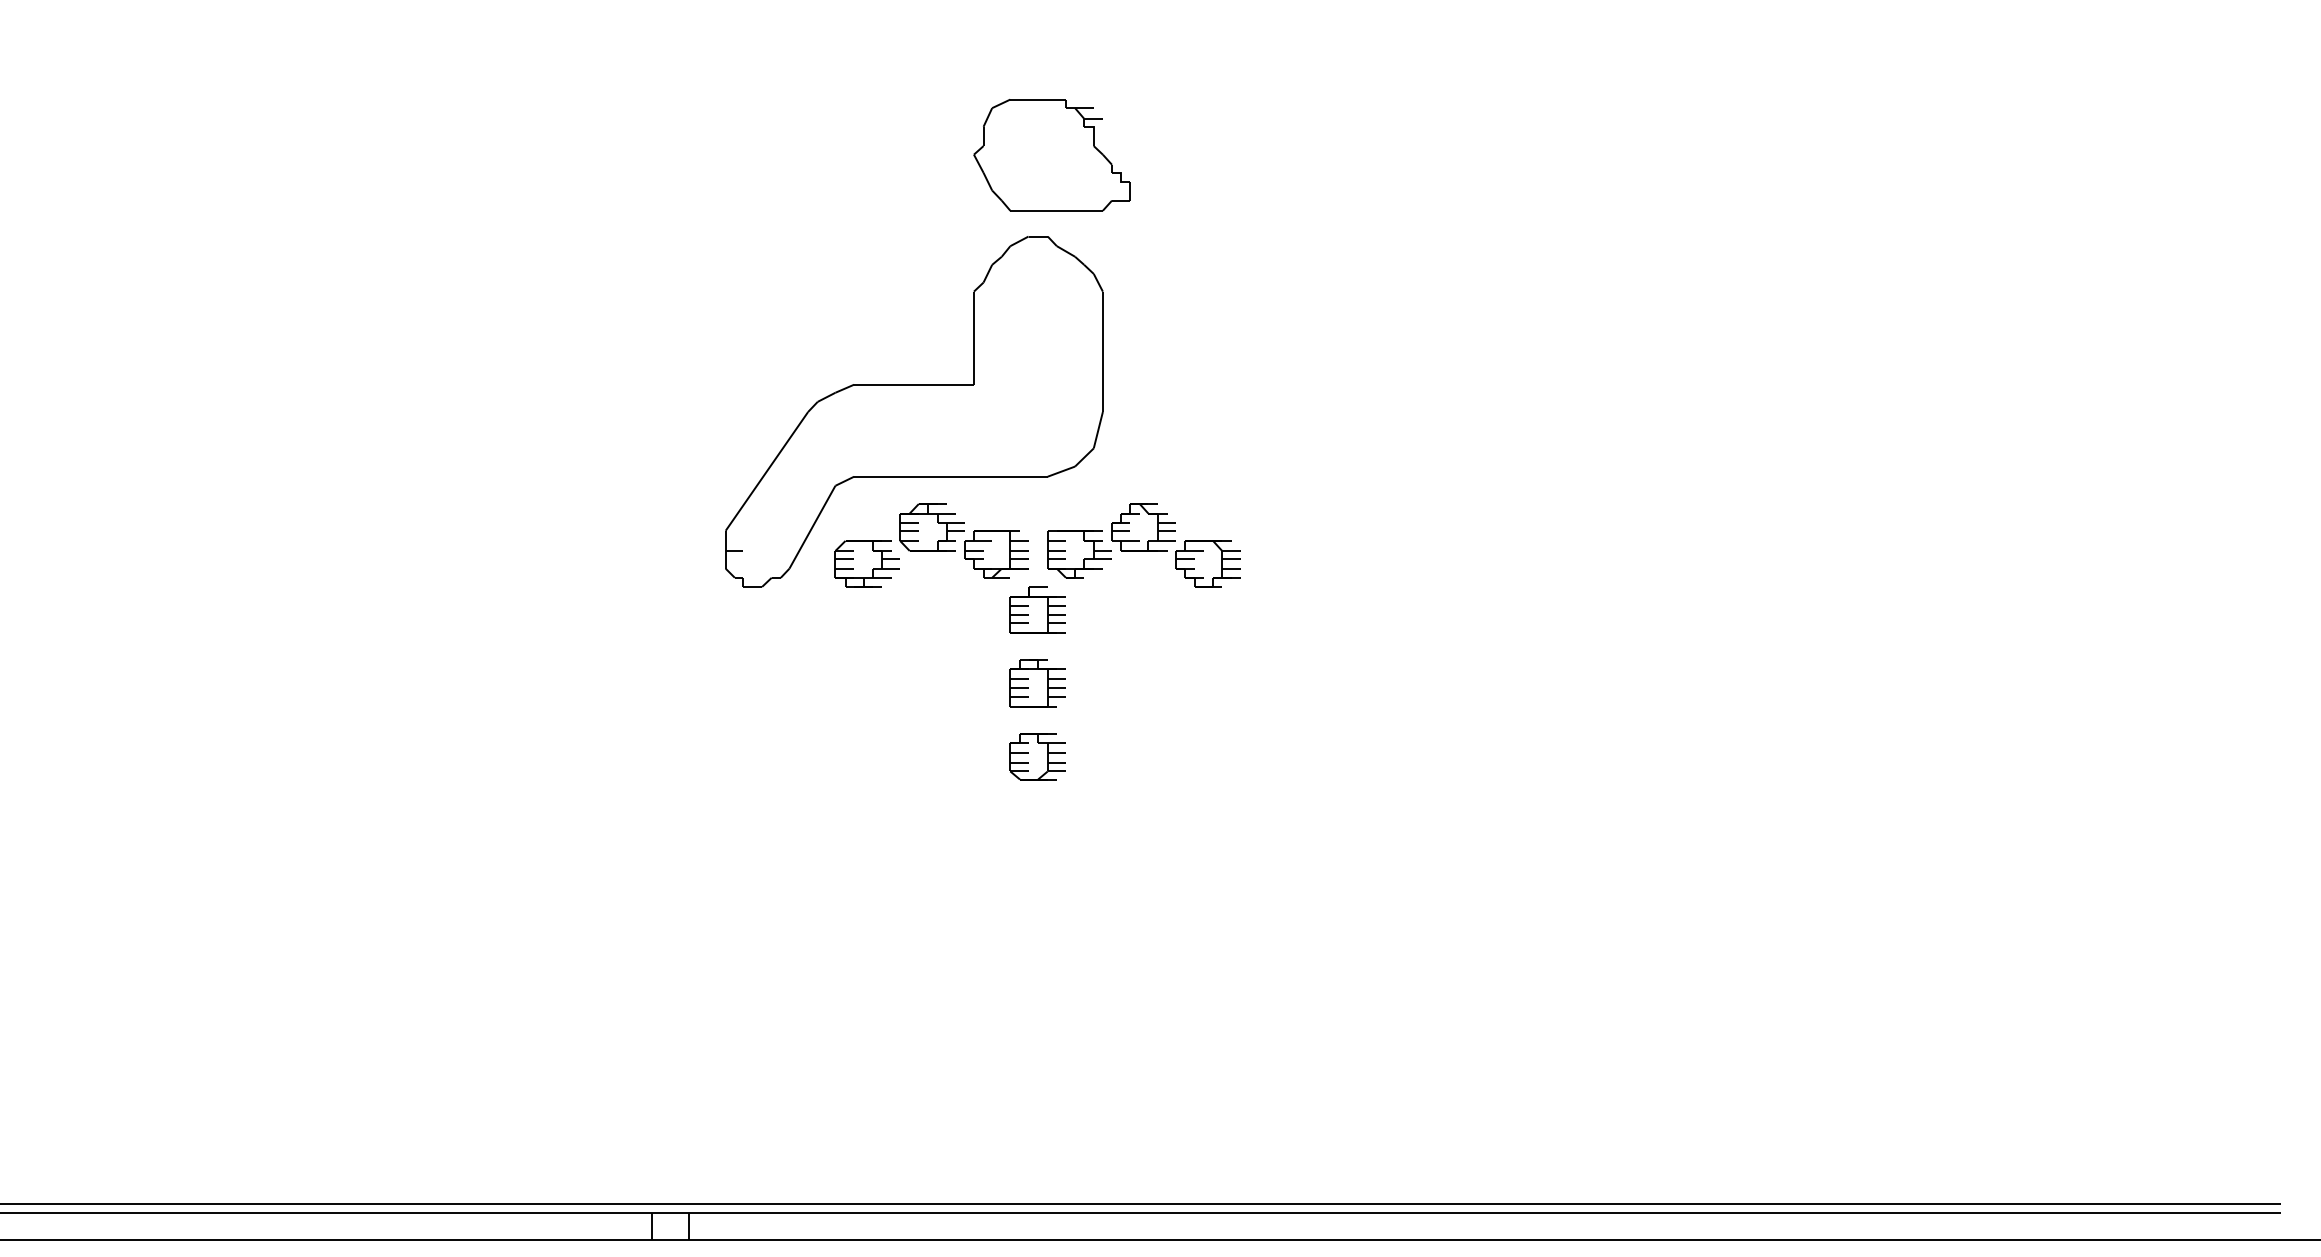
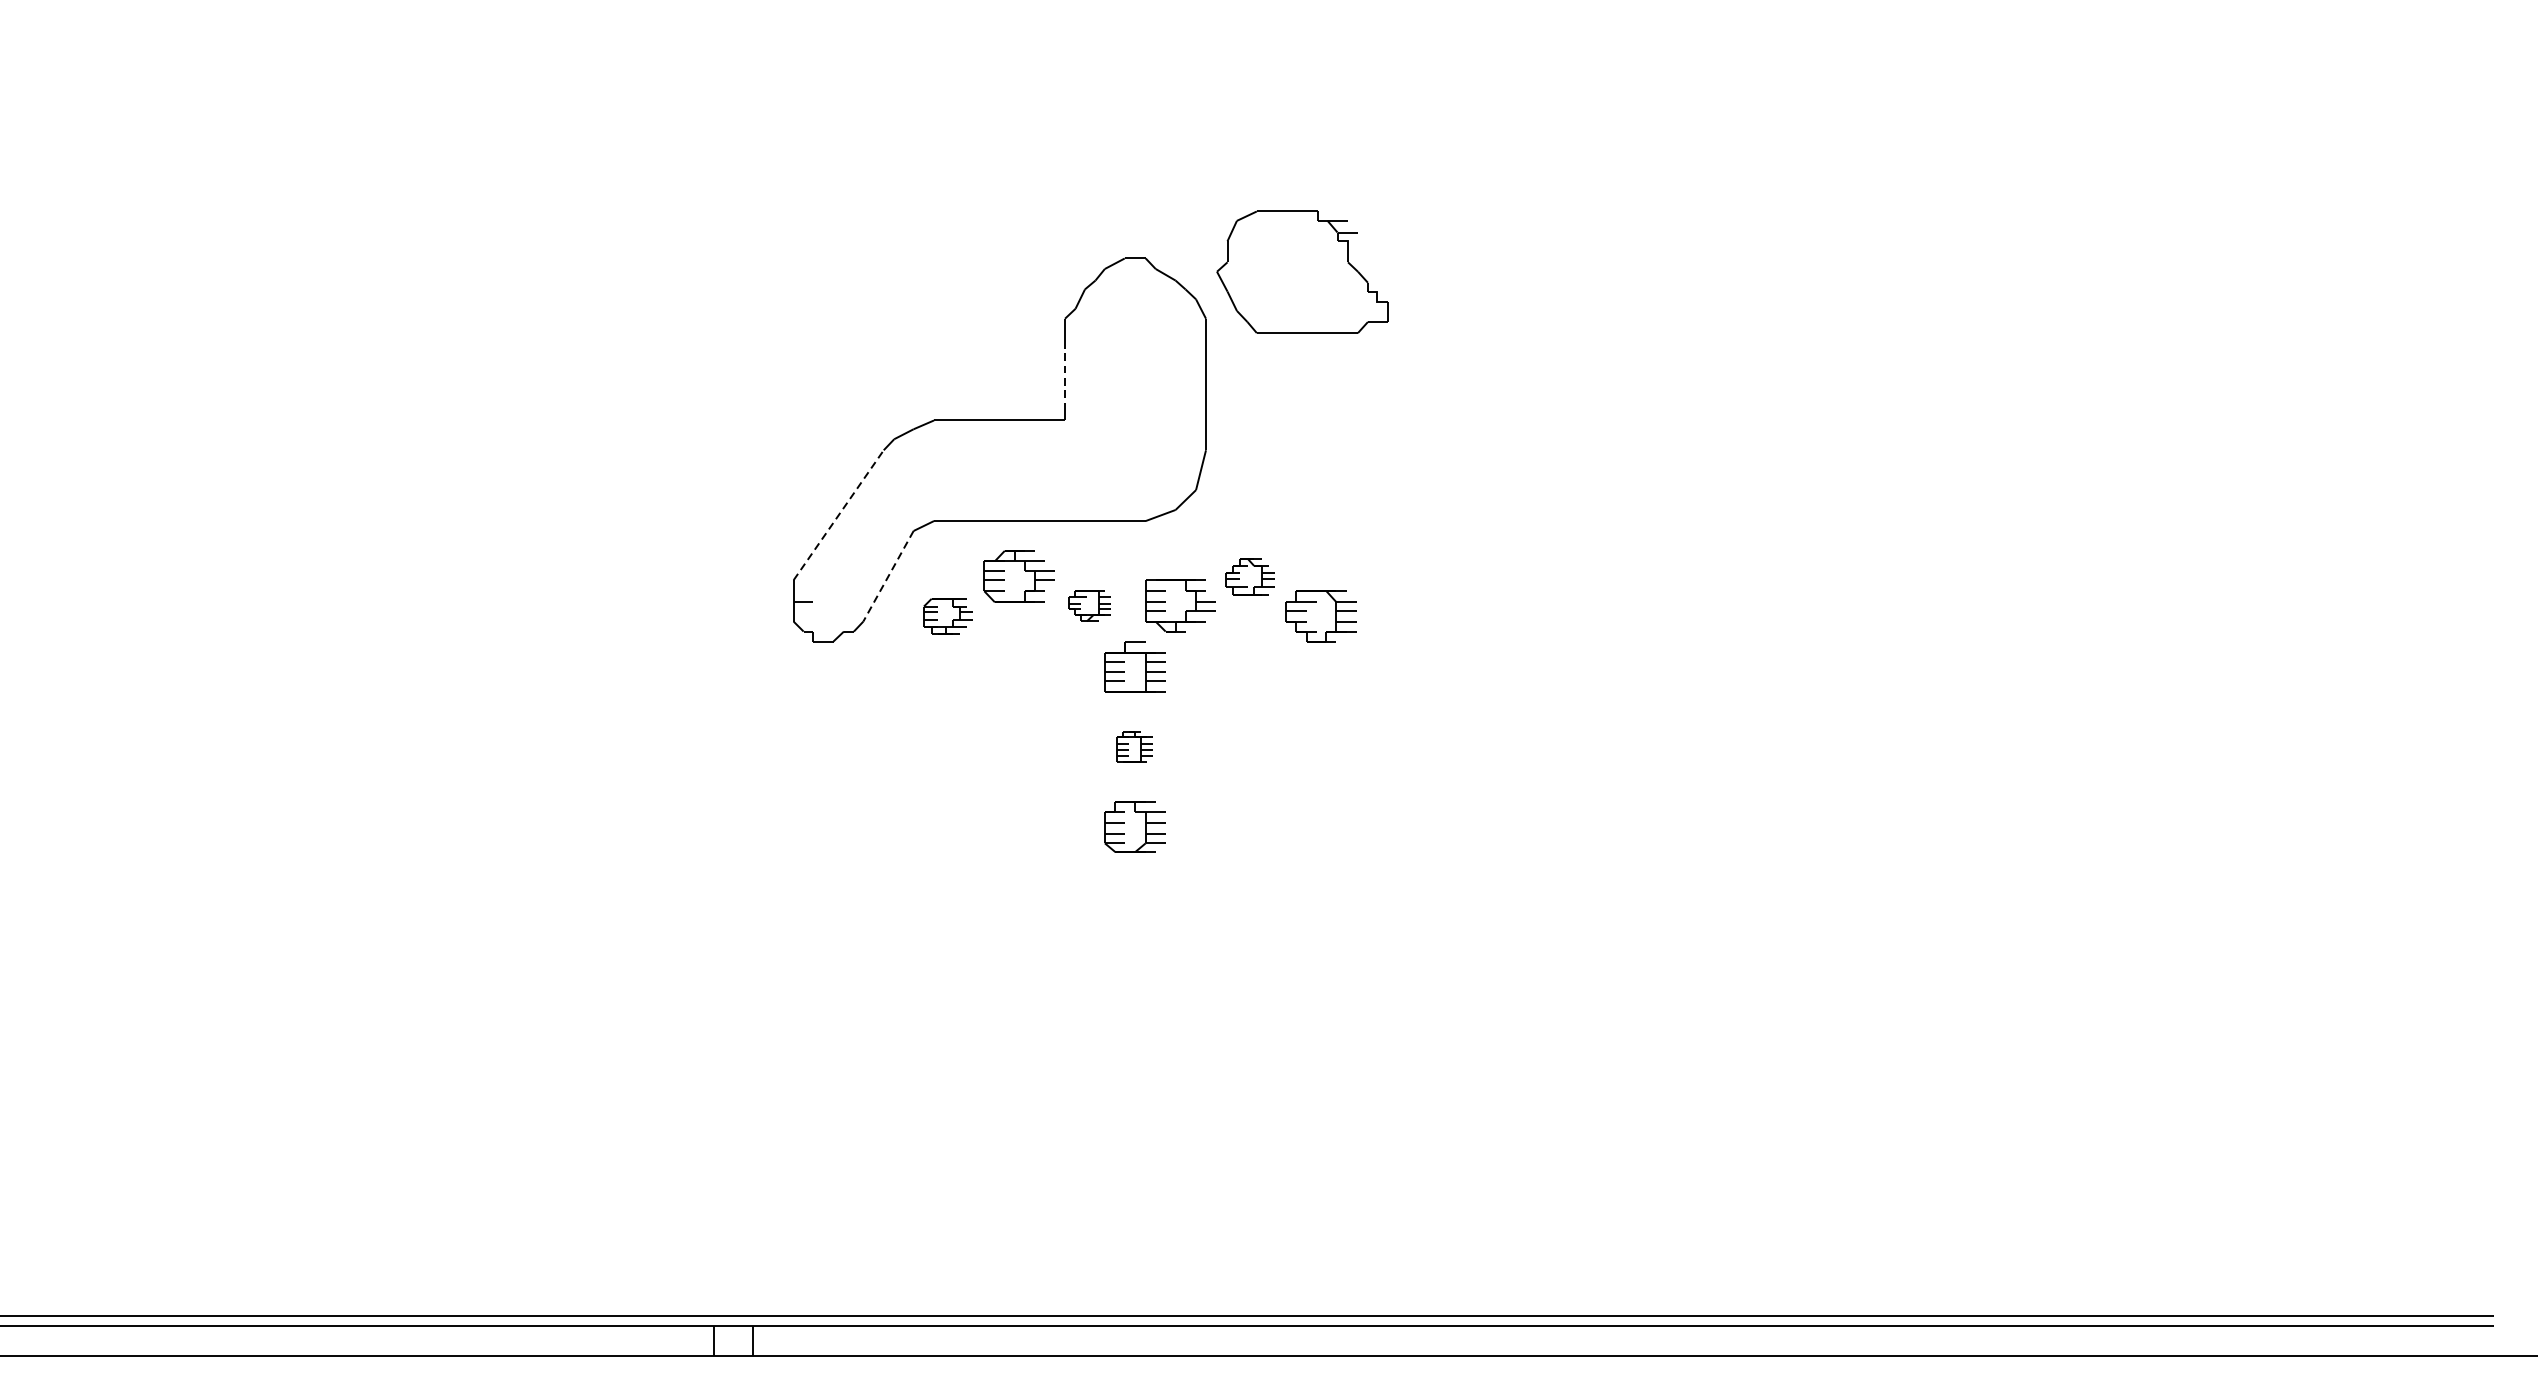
part: (1051, 155) -> (1301, 272), moved
line: (973, 343) -> (1064, 375), solid -> dashed
line: (767, 470) -> (839, 514), solid -> dashed
line: (812, 527) -> (888, 576), solid -> dashed
part: (1143, 527) -> (1250, 576), size x0.7
part: (996, 554) -> (1089, 606), size x0.6
part: (866, 563) -> (947, 615), size x0.7
part: (1037, 683) -> (1134, 747), size x0.6

